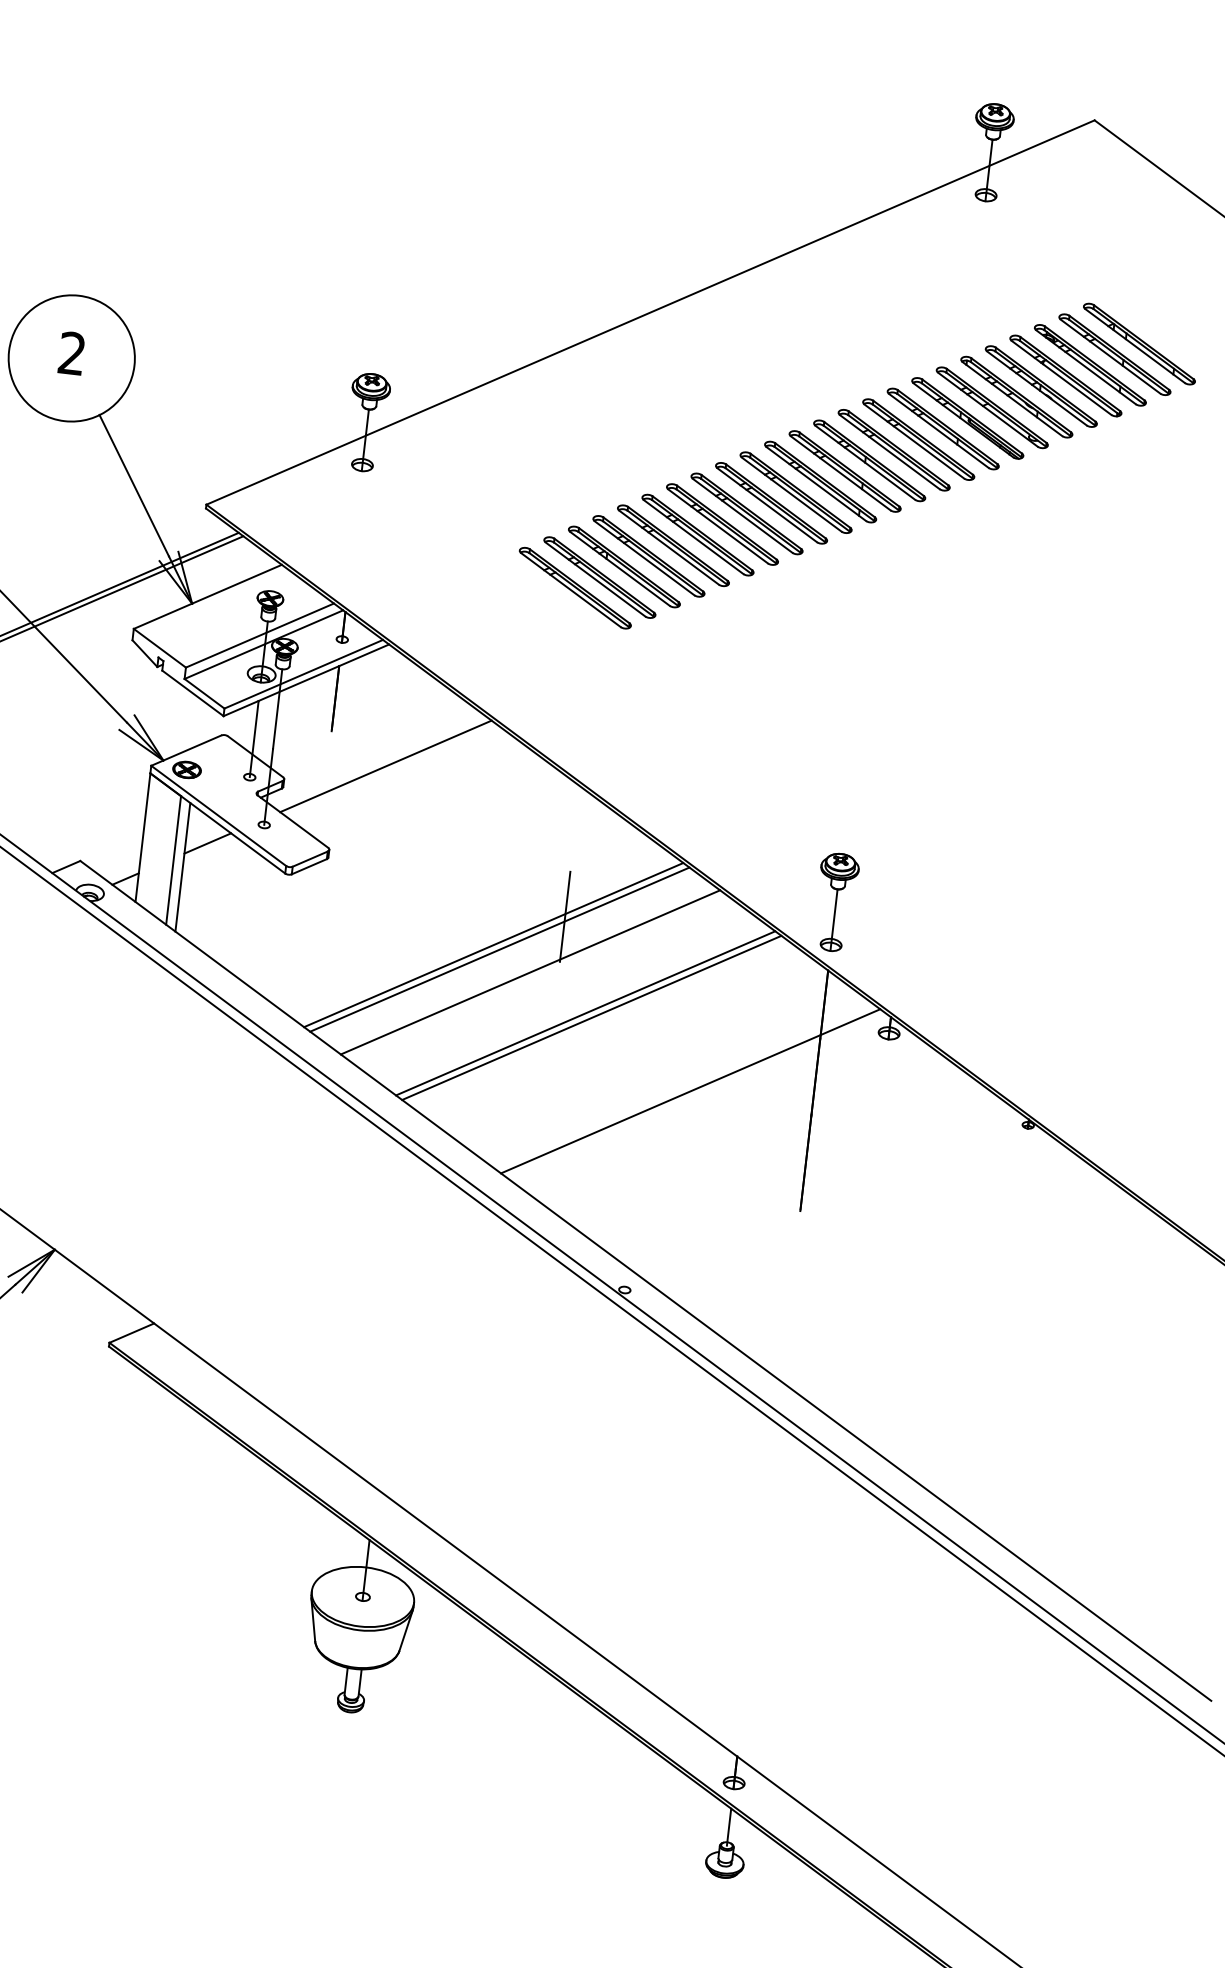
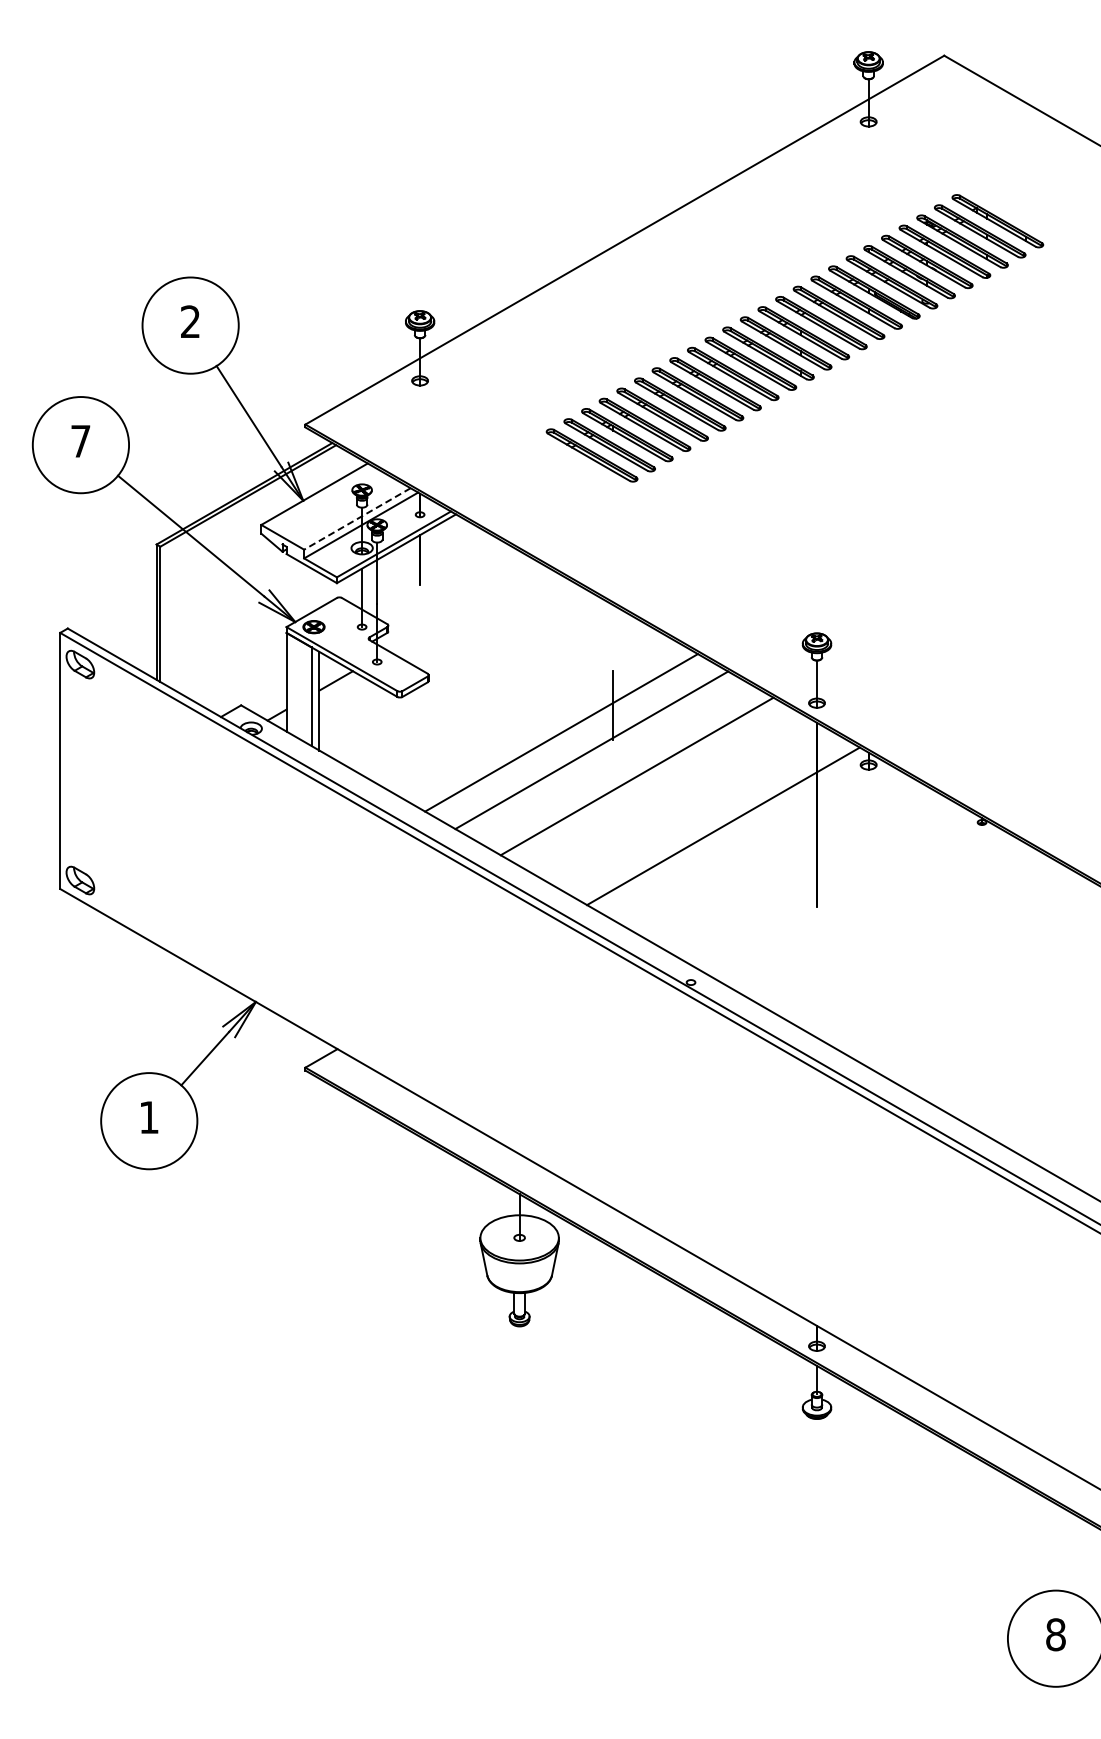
line: (258, 636) -> (356, 519), solid -> dashed
line: (386, 765) -> (464, 606), removed
line: (499, 949) -> (566, 735), removed
line: (590, 1017) -> (641, 779), removed

